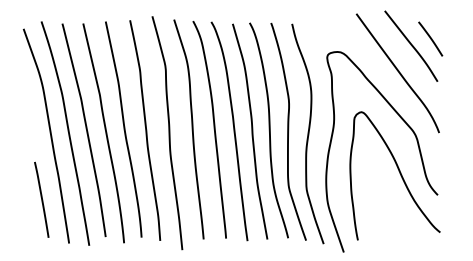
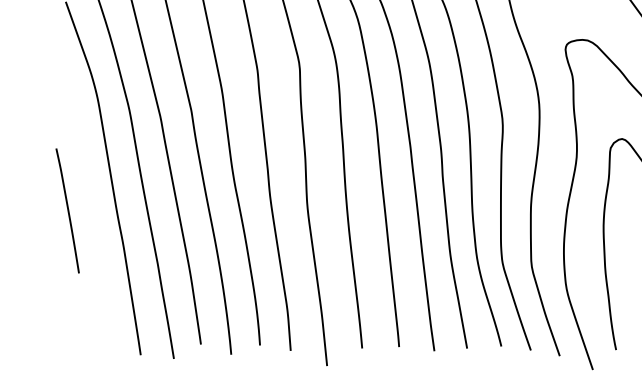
line: (41, 199) -> (67, 210), moved

